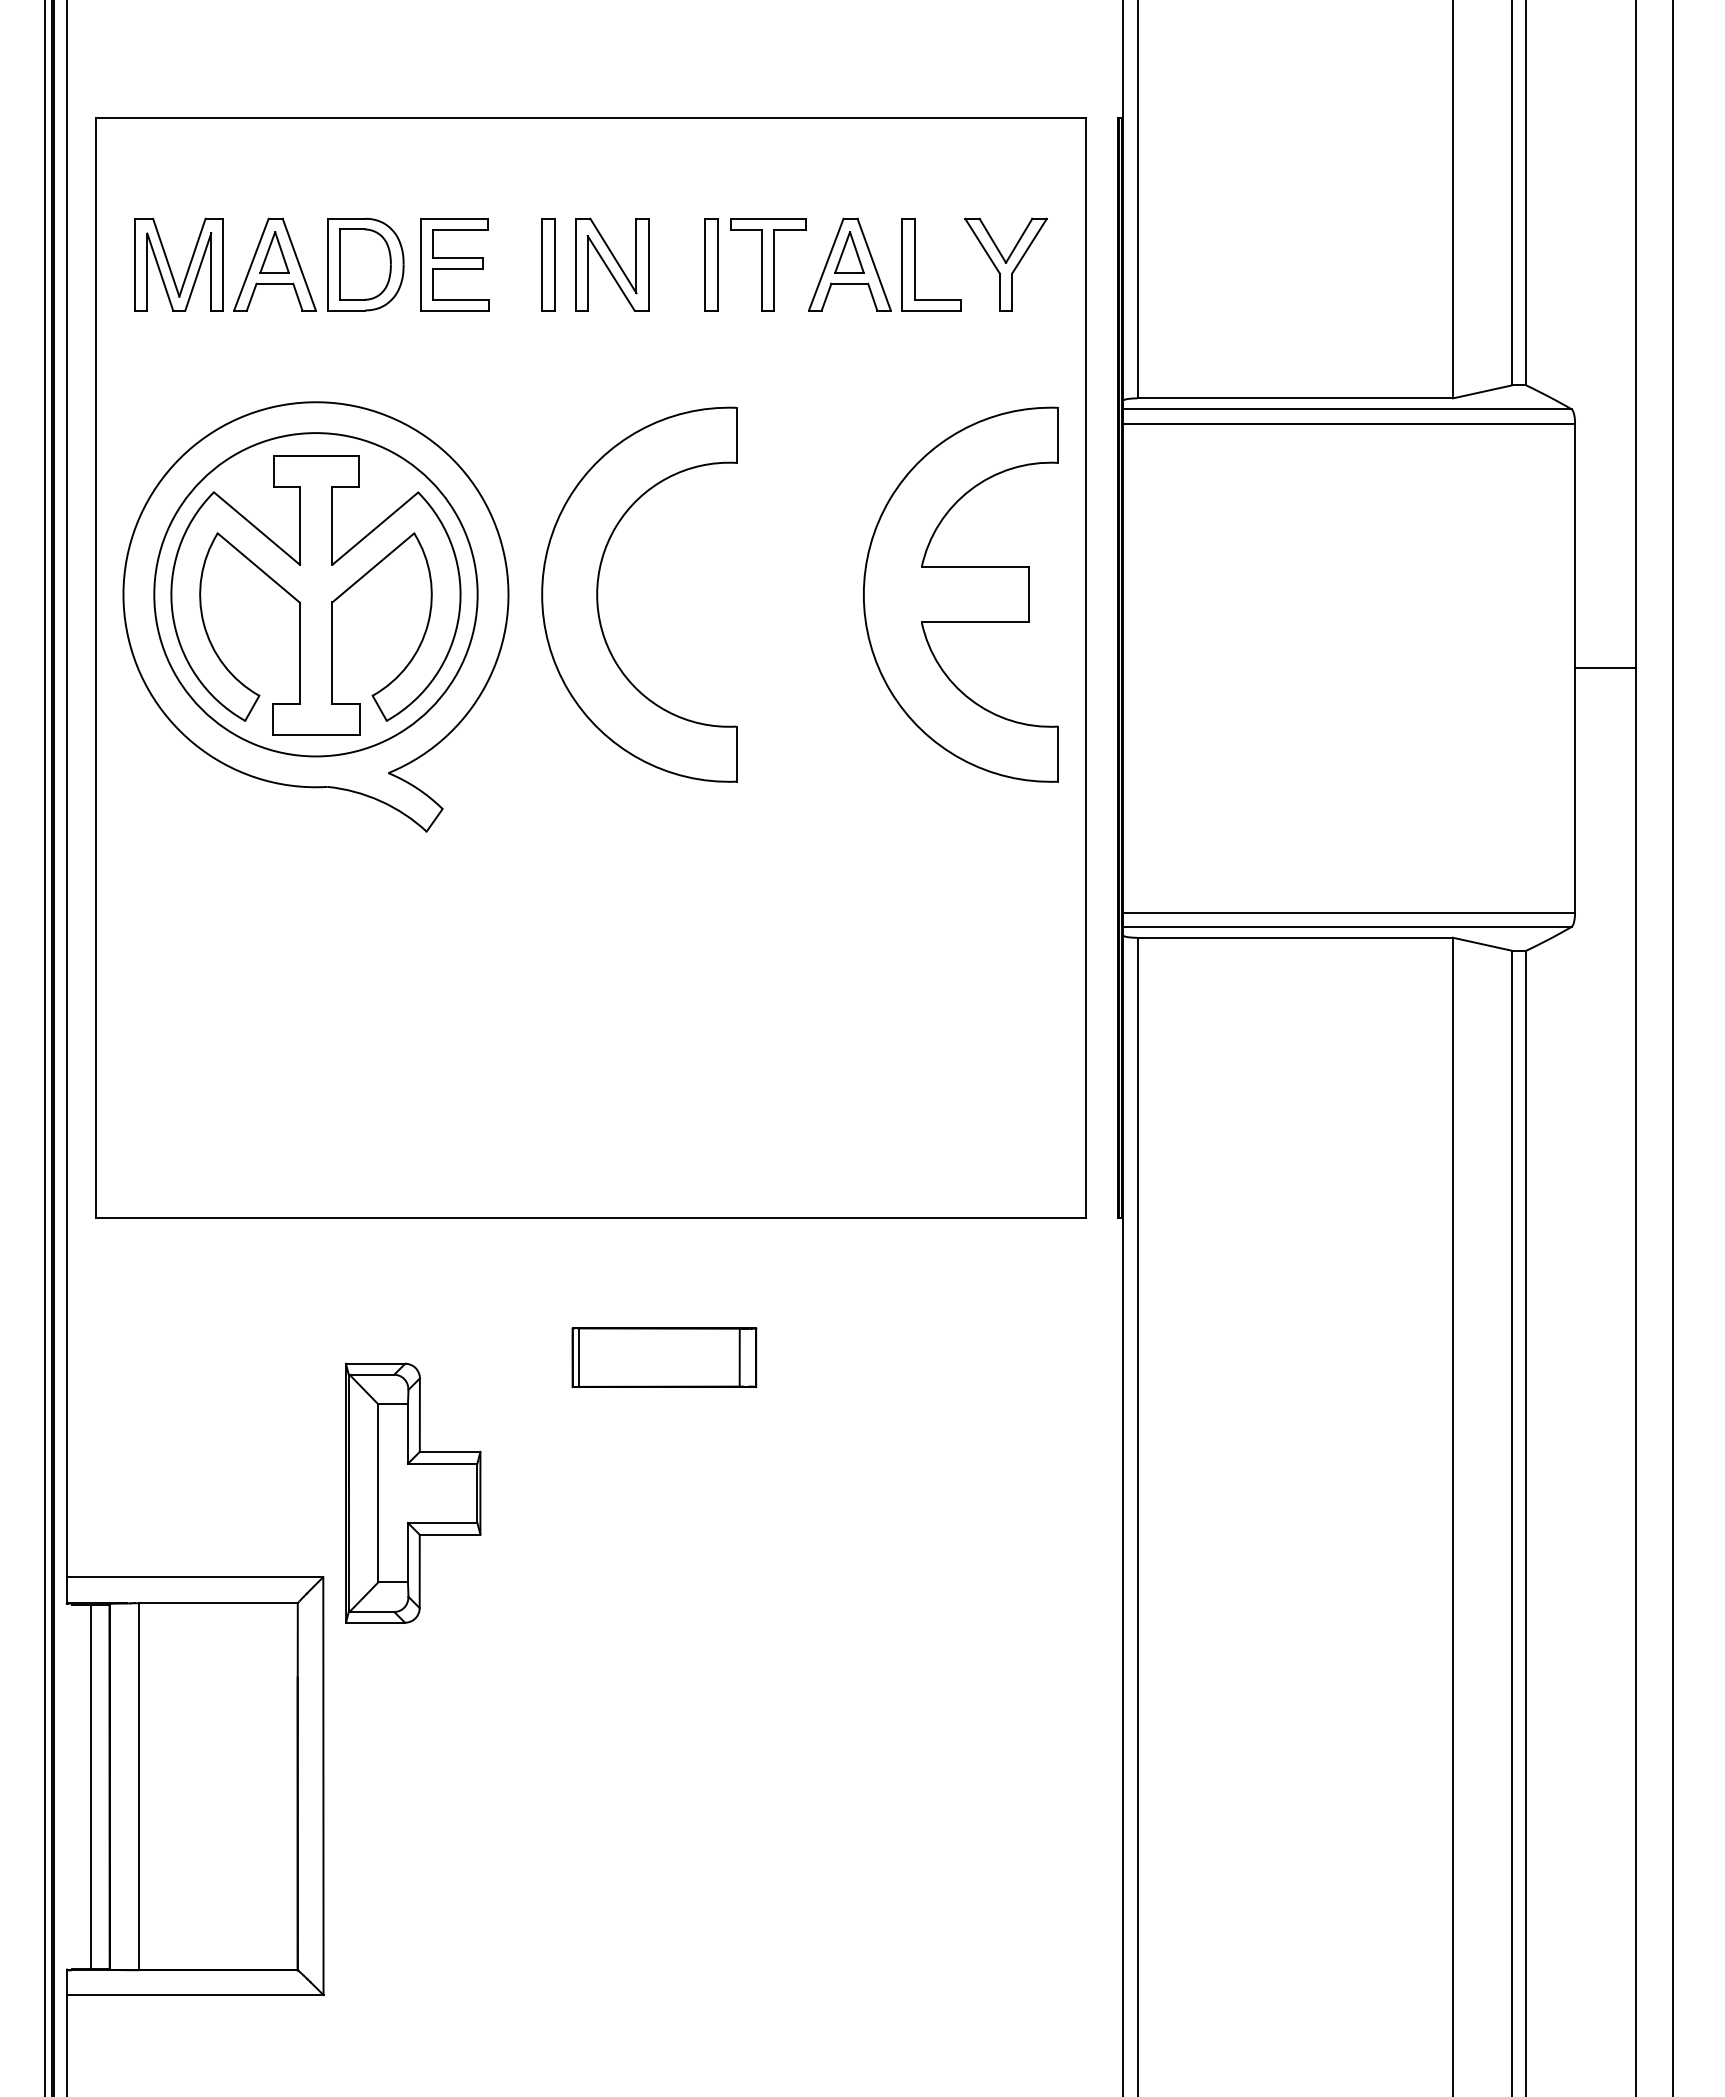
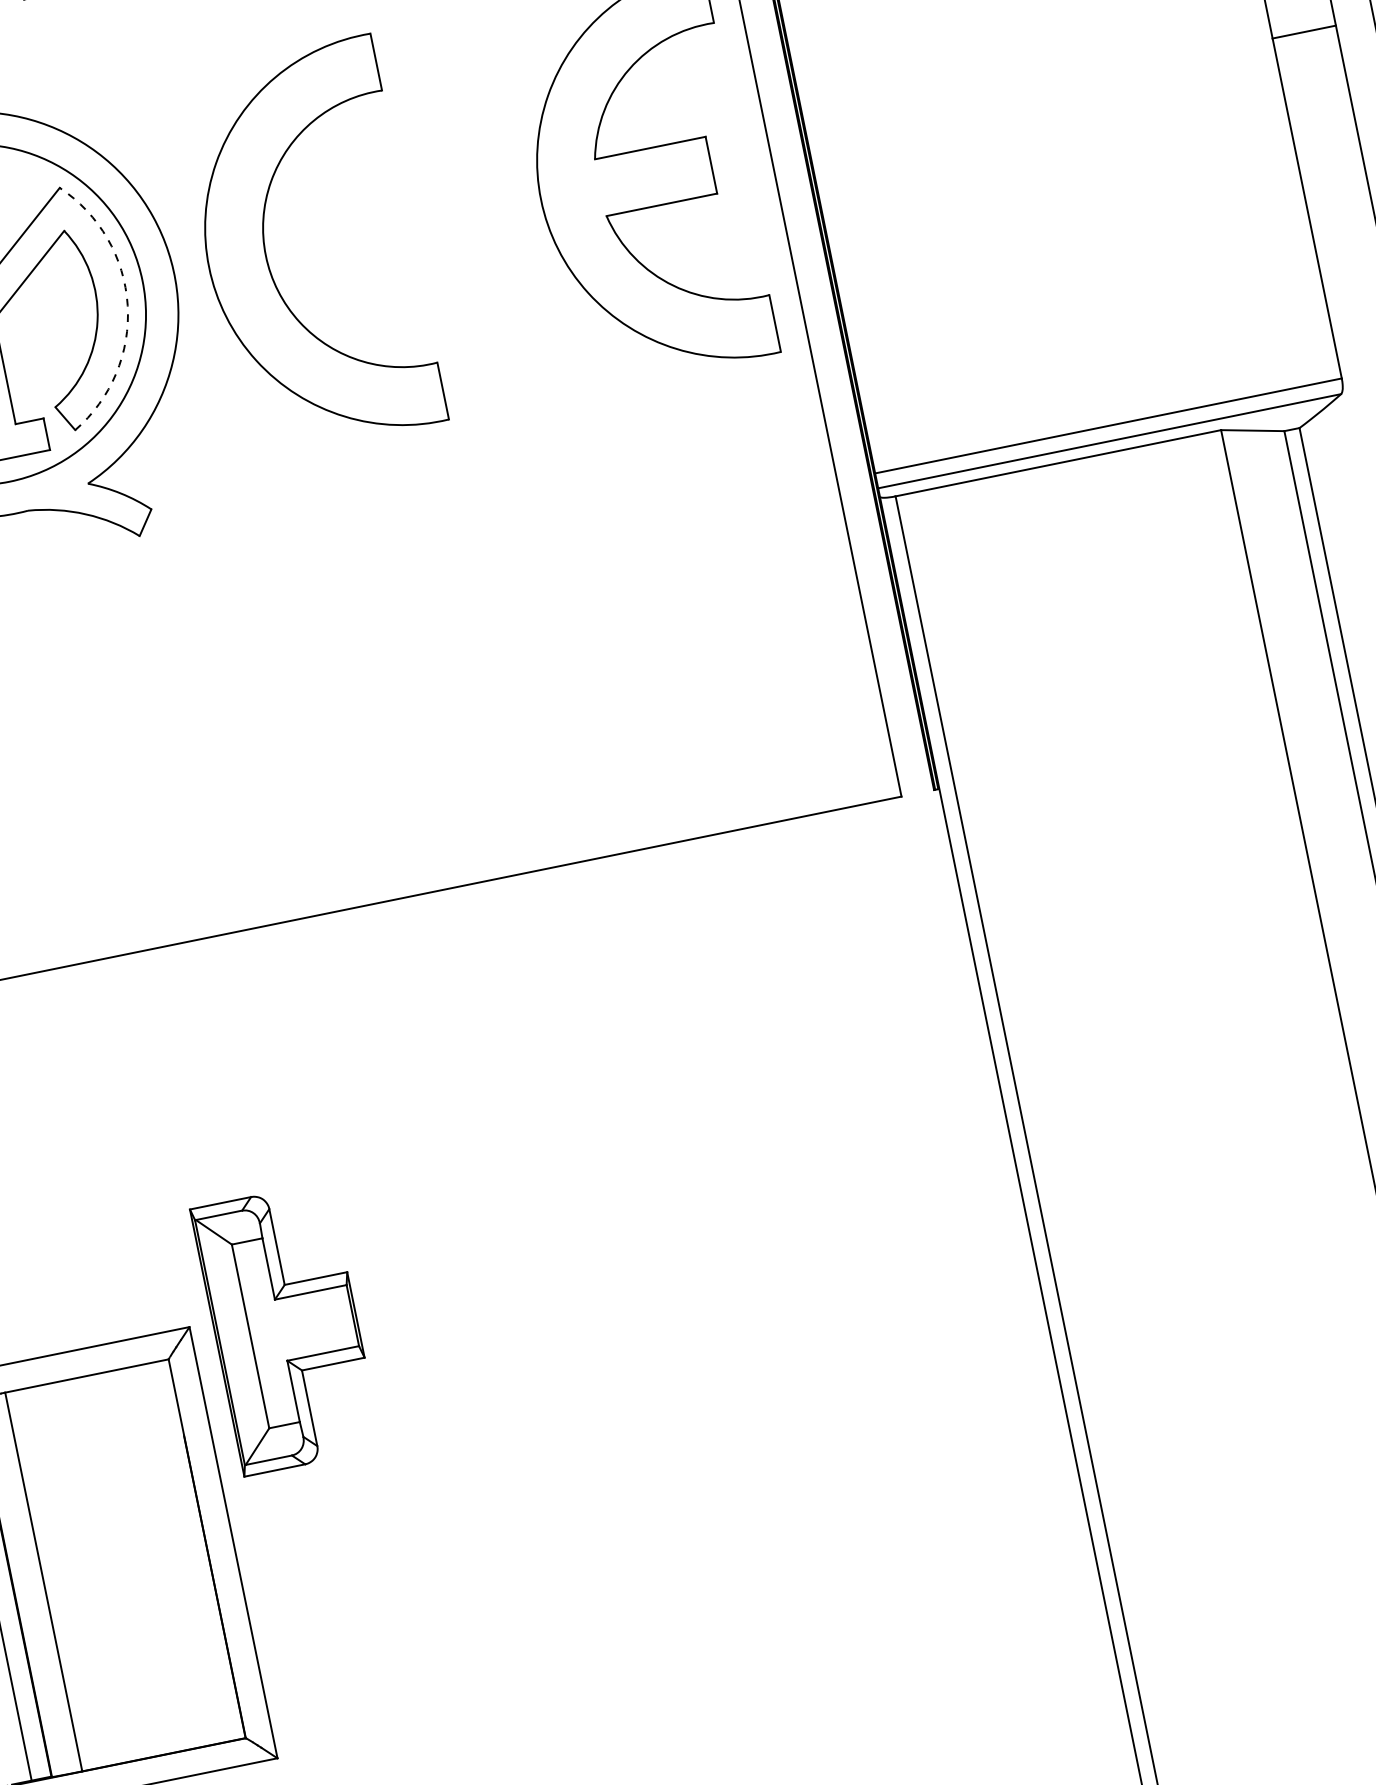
arc: (459, 614) -> (127, 305), solid -> dashed
line: (1605, 668) -> (1304, 32), moved
part: (664, 1357) -> (495, 1028), removed
part: (413, 1492) -> (286, 1328), moved

